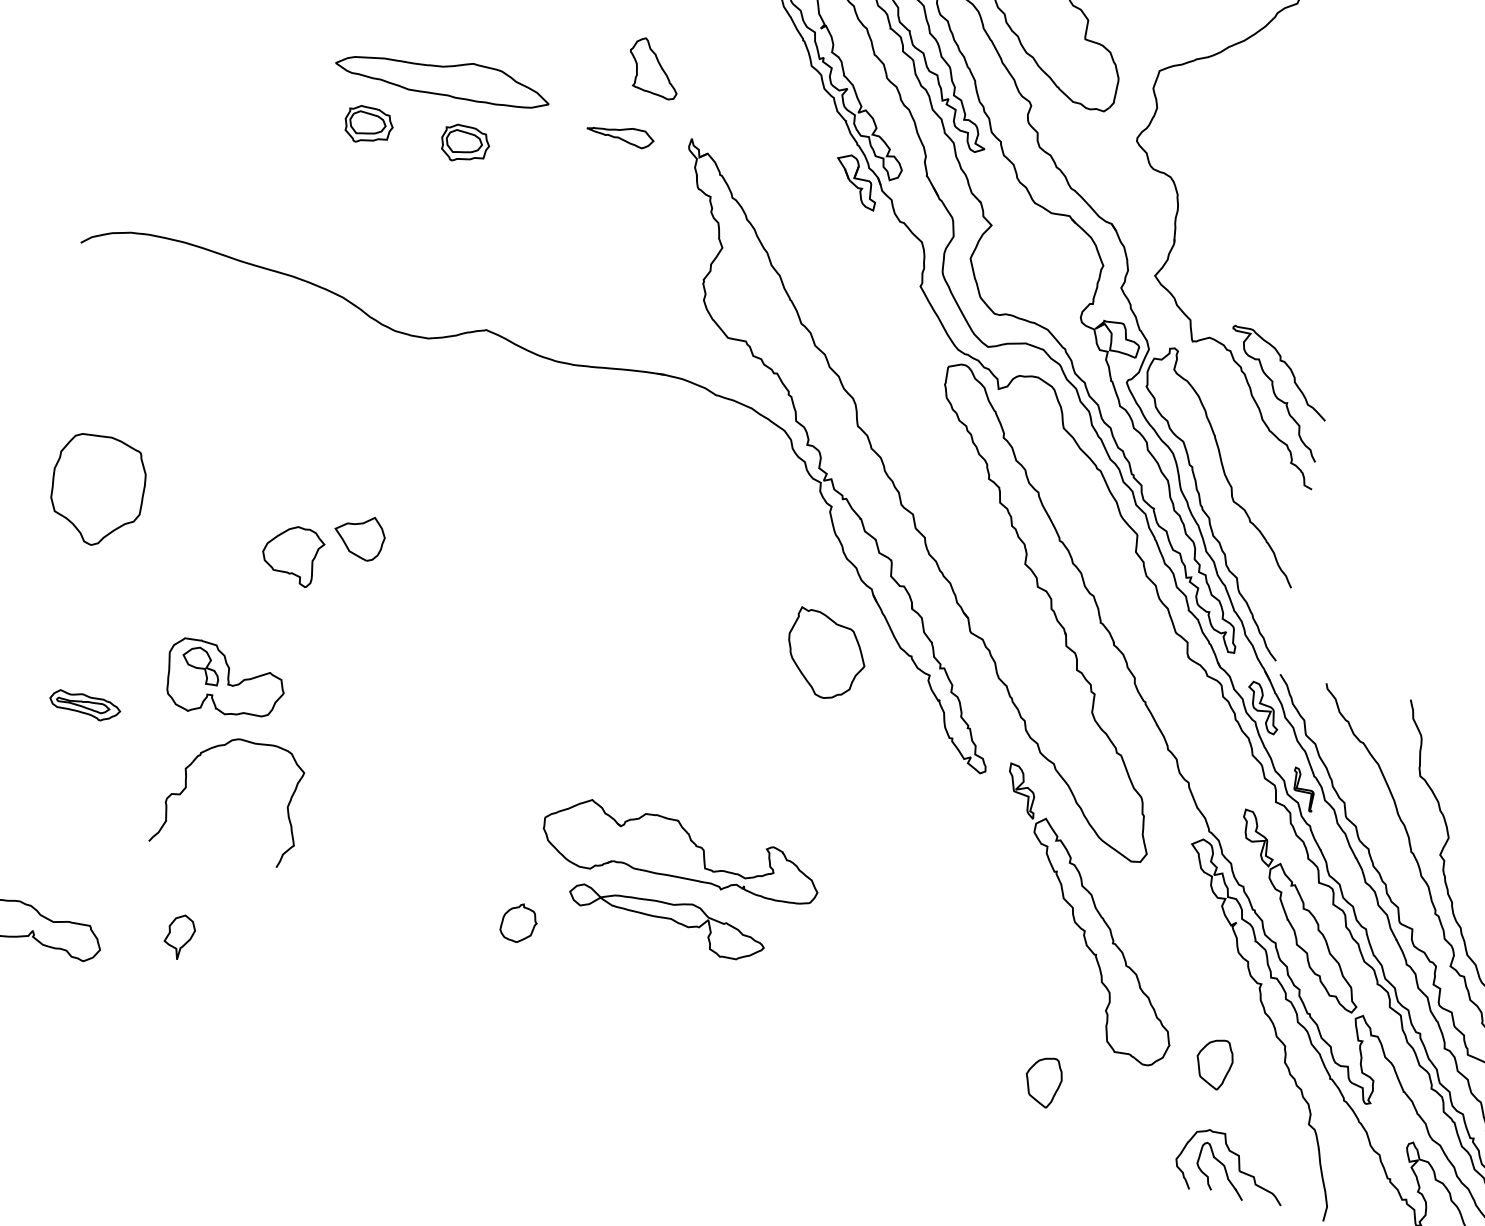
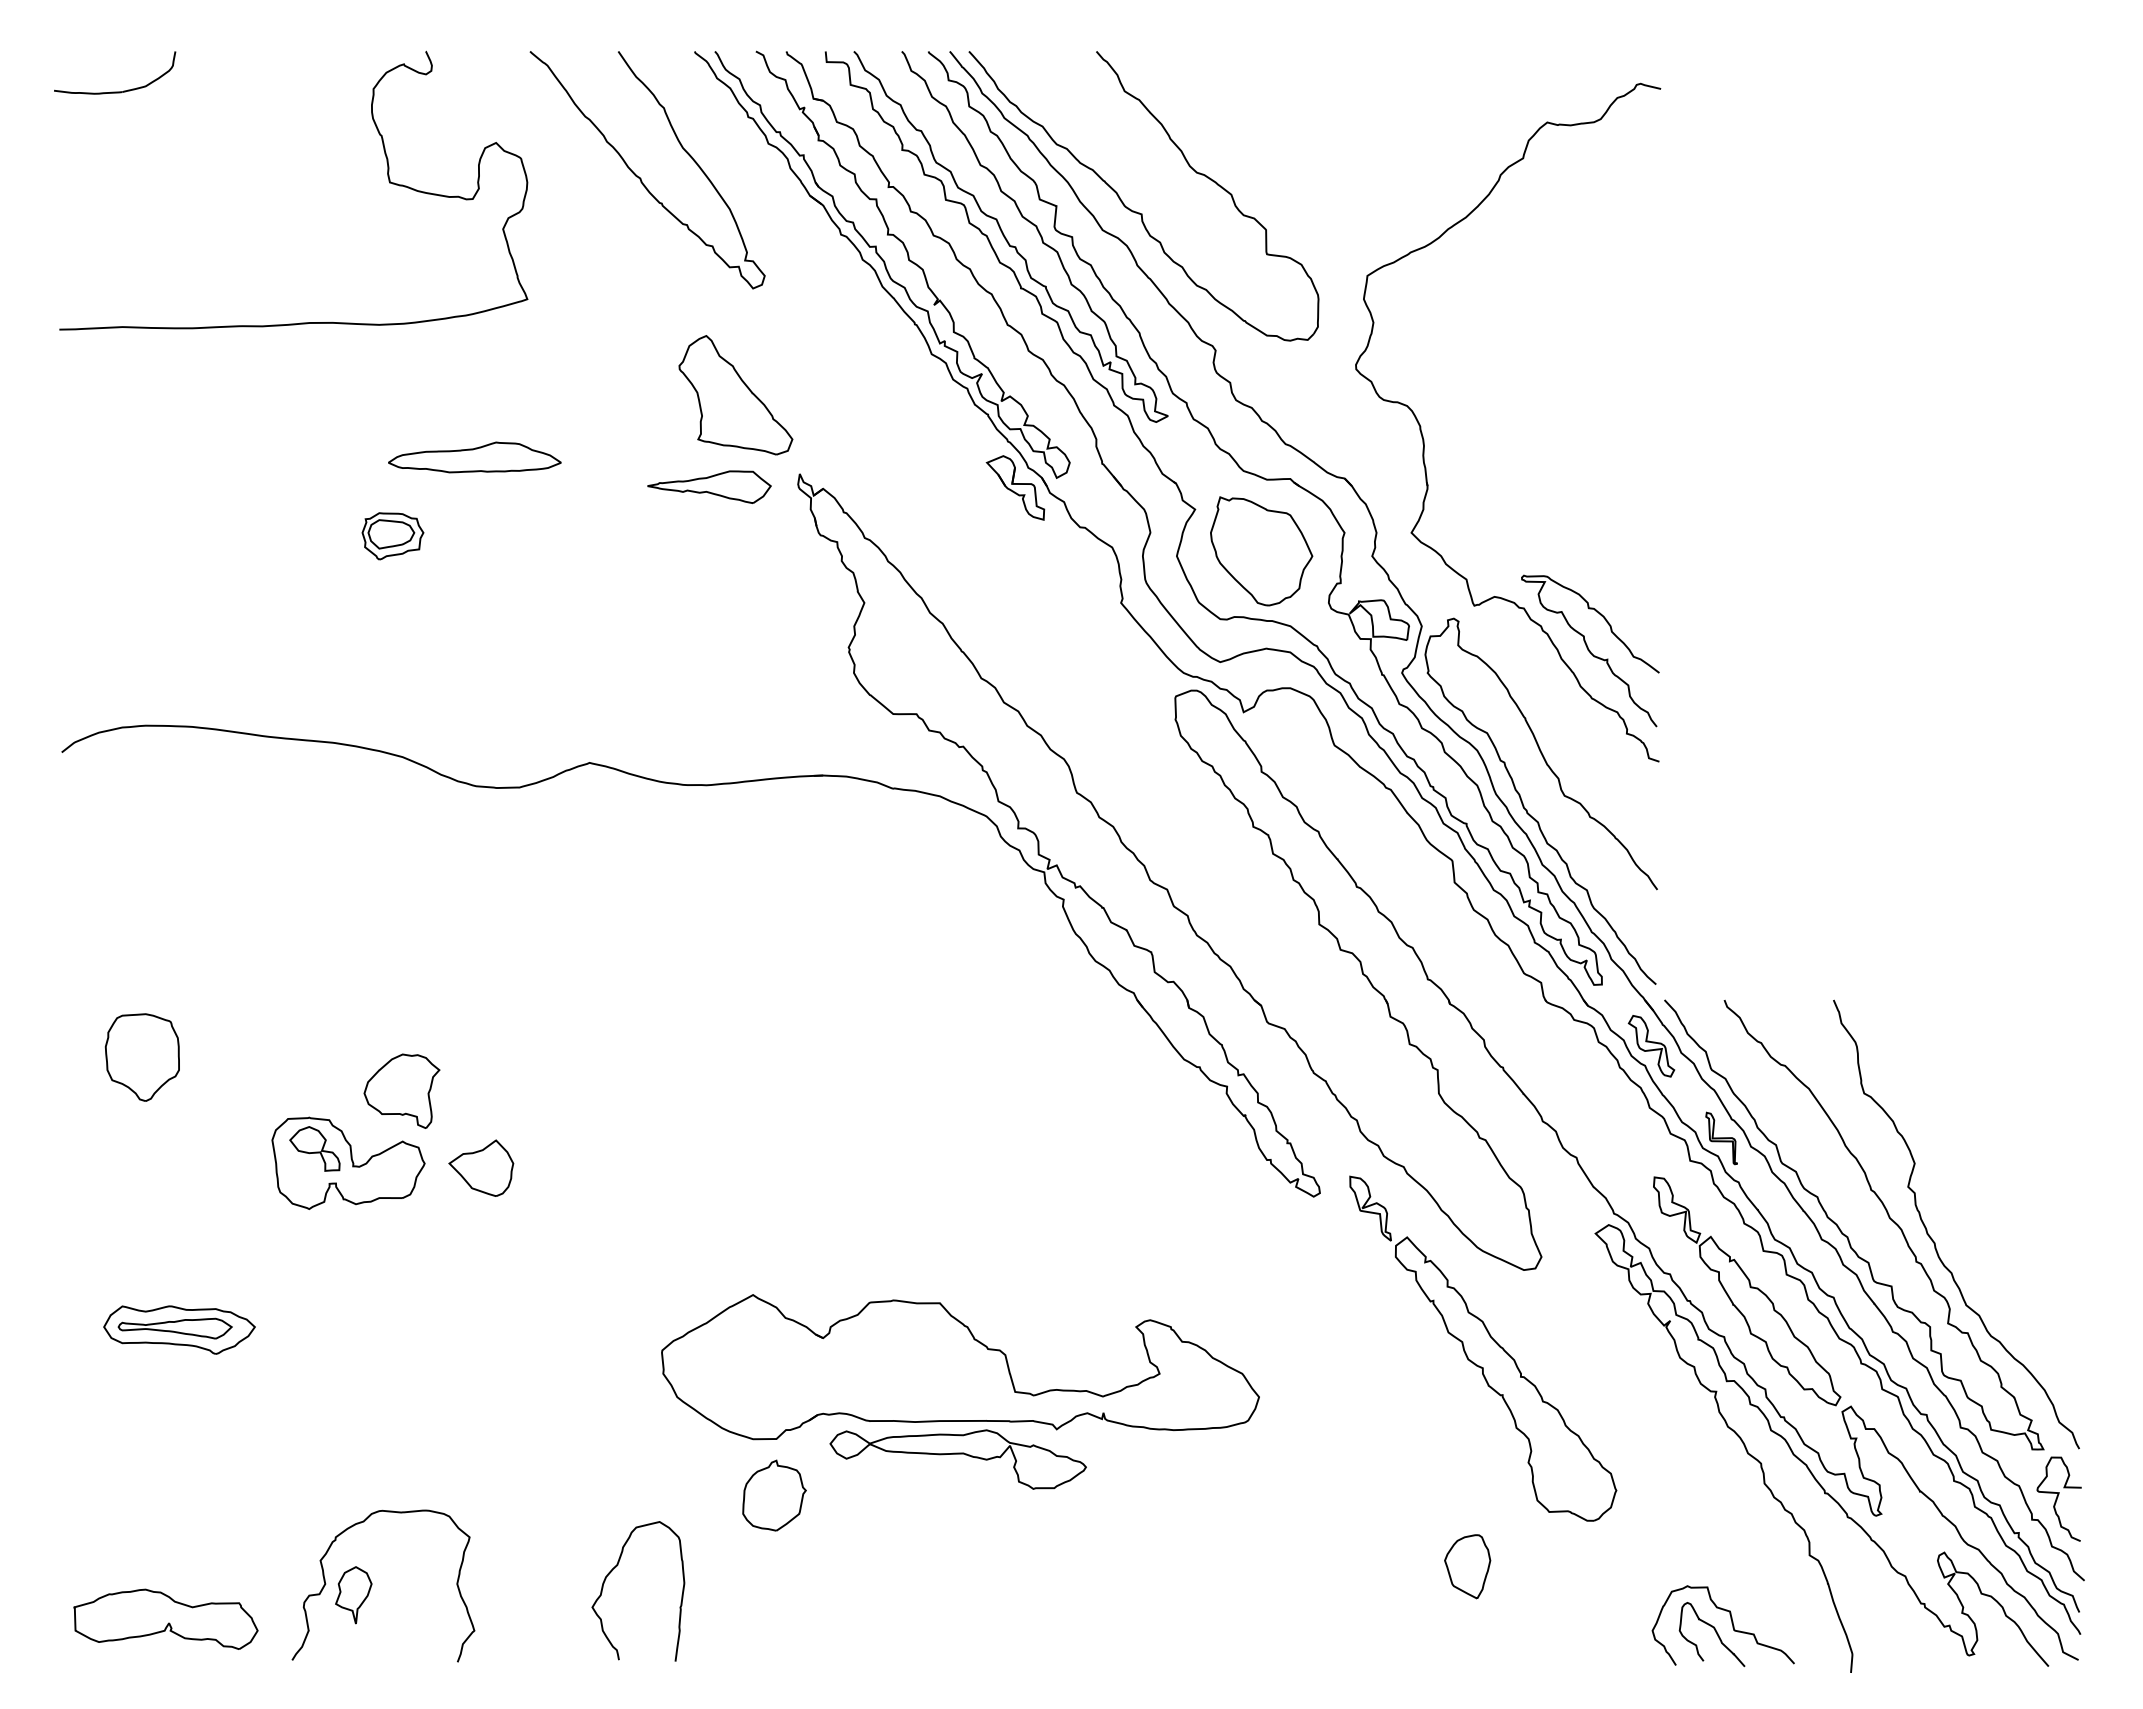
part: (654, 68) -> (735, 395), size x1.67
part: (443, 77) -> (474, 457), size x0.62
part: (620, 134) -> (709, 486), size x1.43
part: (464, 144) -> (517, 536), removed
part: (96, 490) -> (141, 1057), size x0.62
part: (359, 536) -> (481, 1167), moved
part: (825, 655) -> (1261, 551), moved
part: (225, 680) -> (348, 1162), moved
part: (85, 705) -> (179, 1329), size x1.67
curve: (186, 787) -> (326, 1584), moved
part: (681, 852) -> (960, 1367), size x1.67
part: (519, 923) -> (774, 1495), size x1.43
curve: (385, 955) -> (615, 1568), added
part: (1214, 1063) -> (1676, 1502), removed

